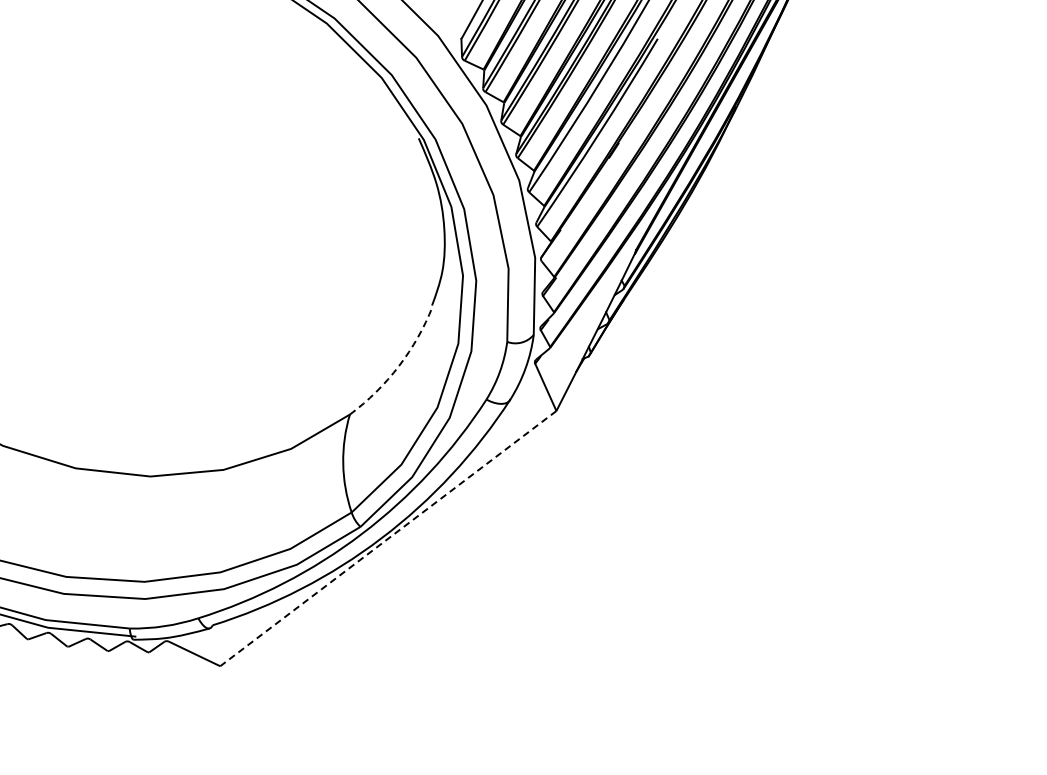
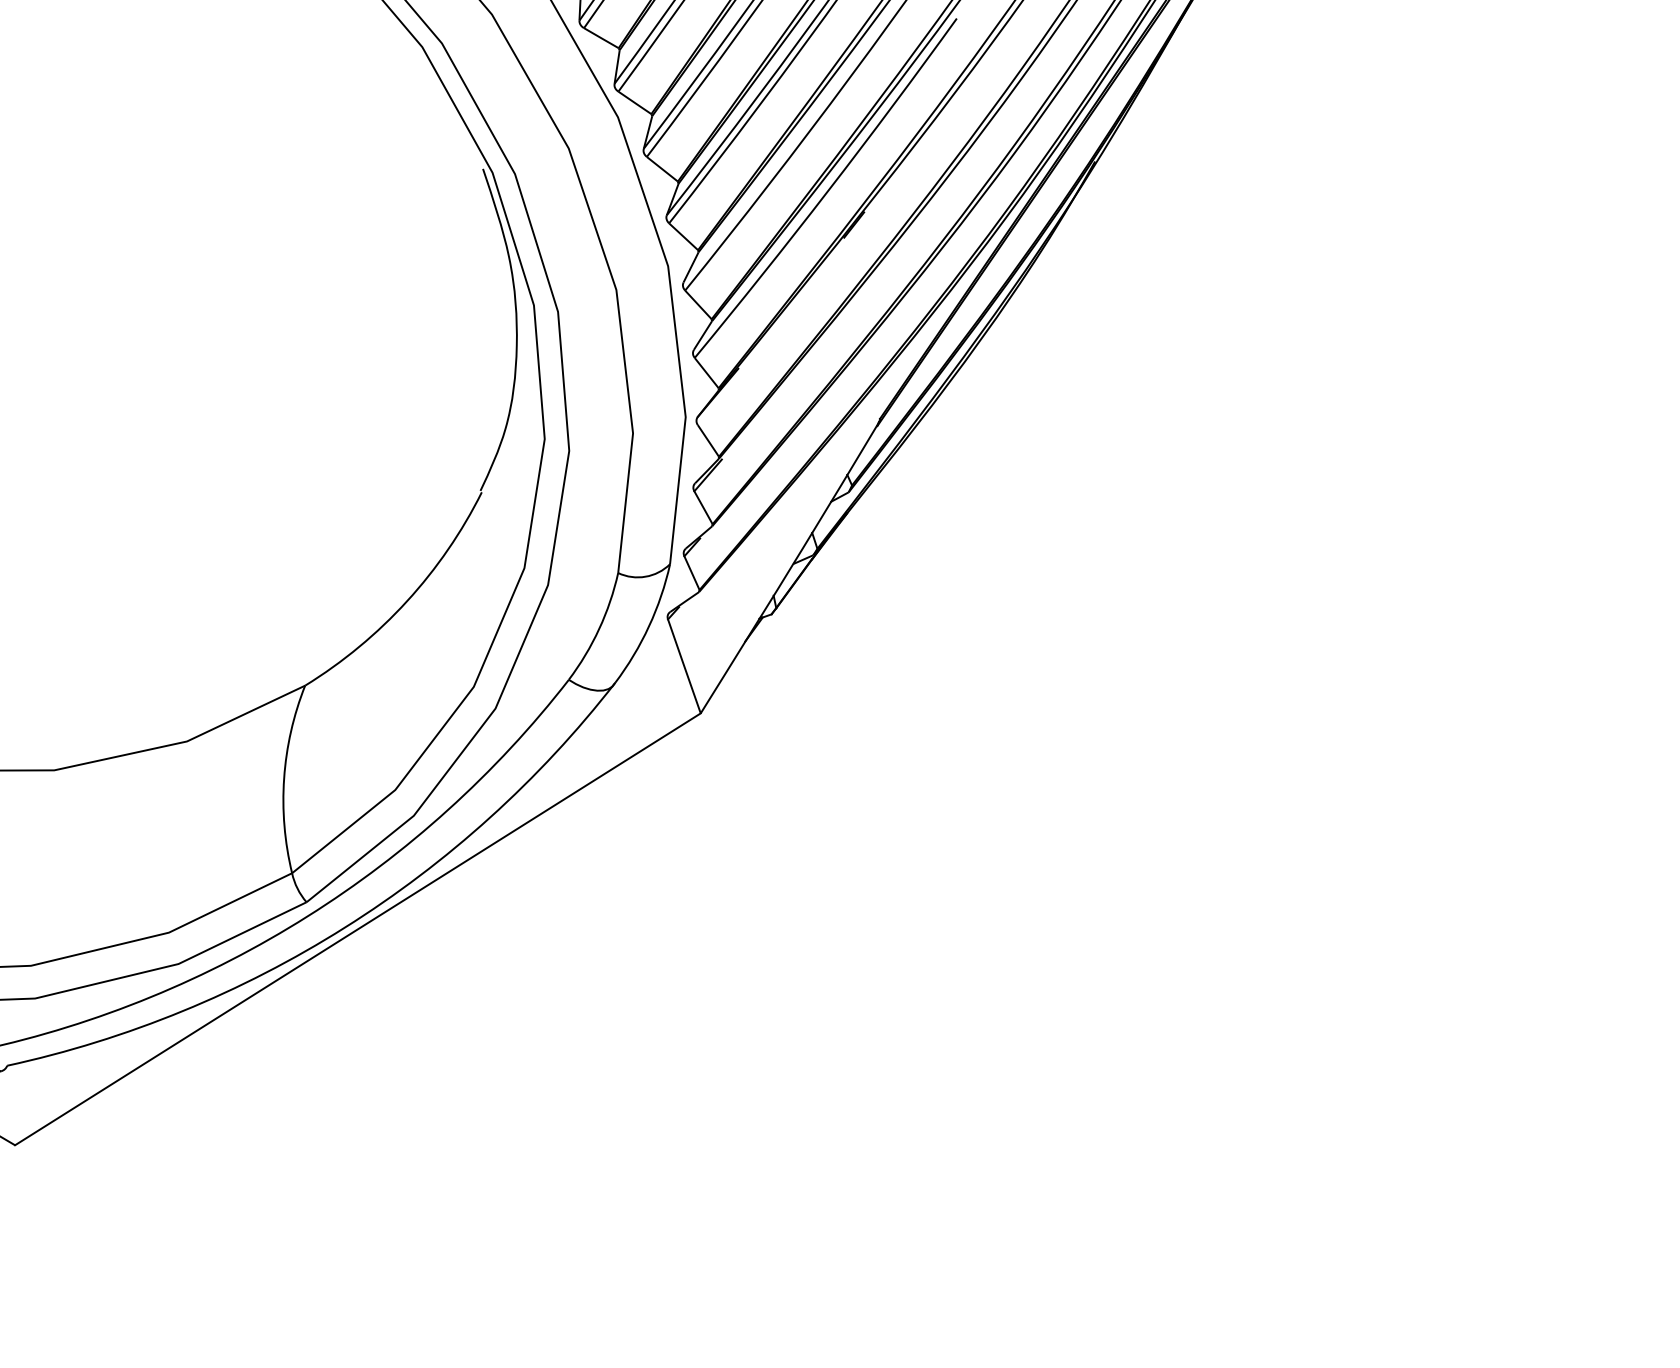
arc: (398, 366) -> (406, 601), dashed -> solid
line: (387, 538) -> (356, 928), dashed -> solid

